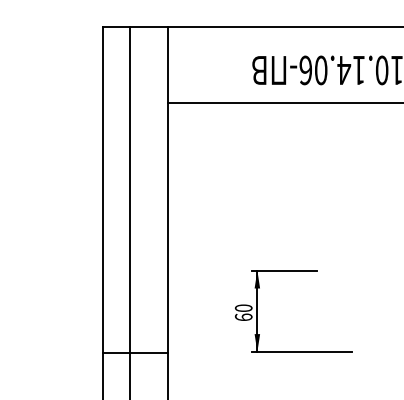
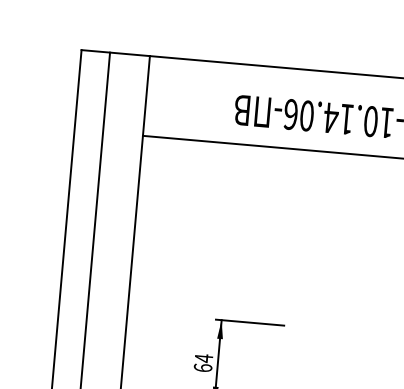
text: (243, 308) -> (203, 358), 60 -> 64

